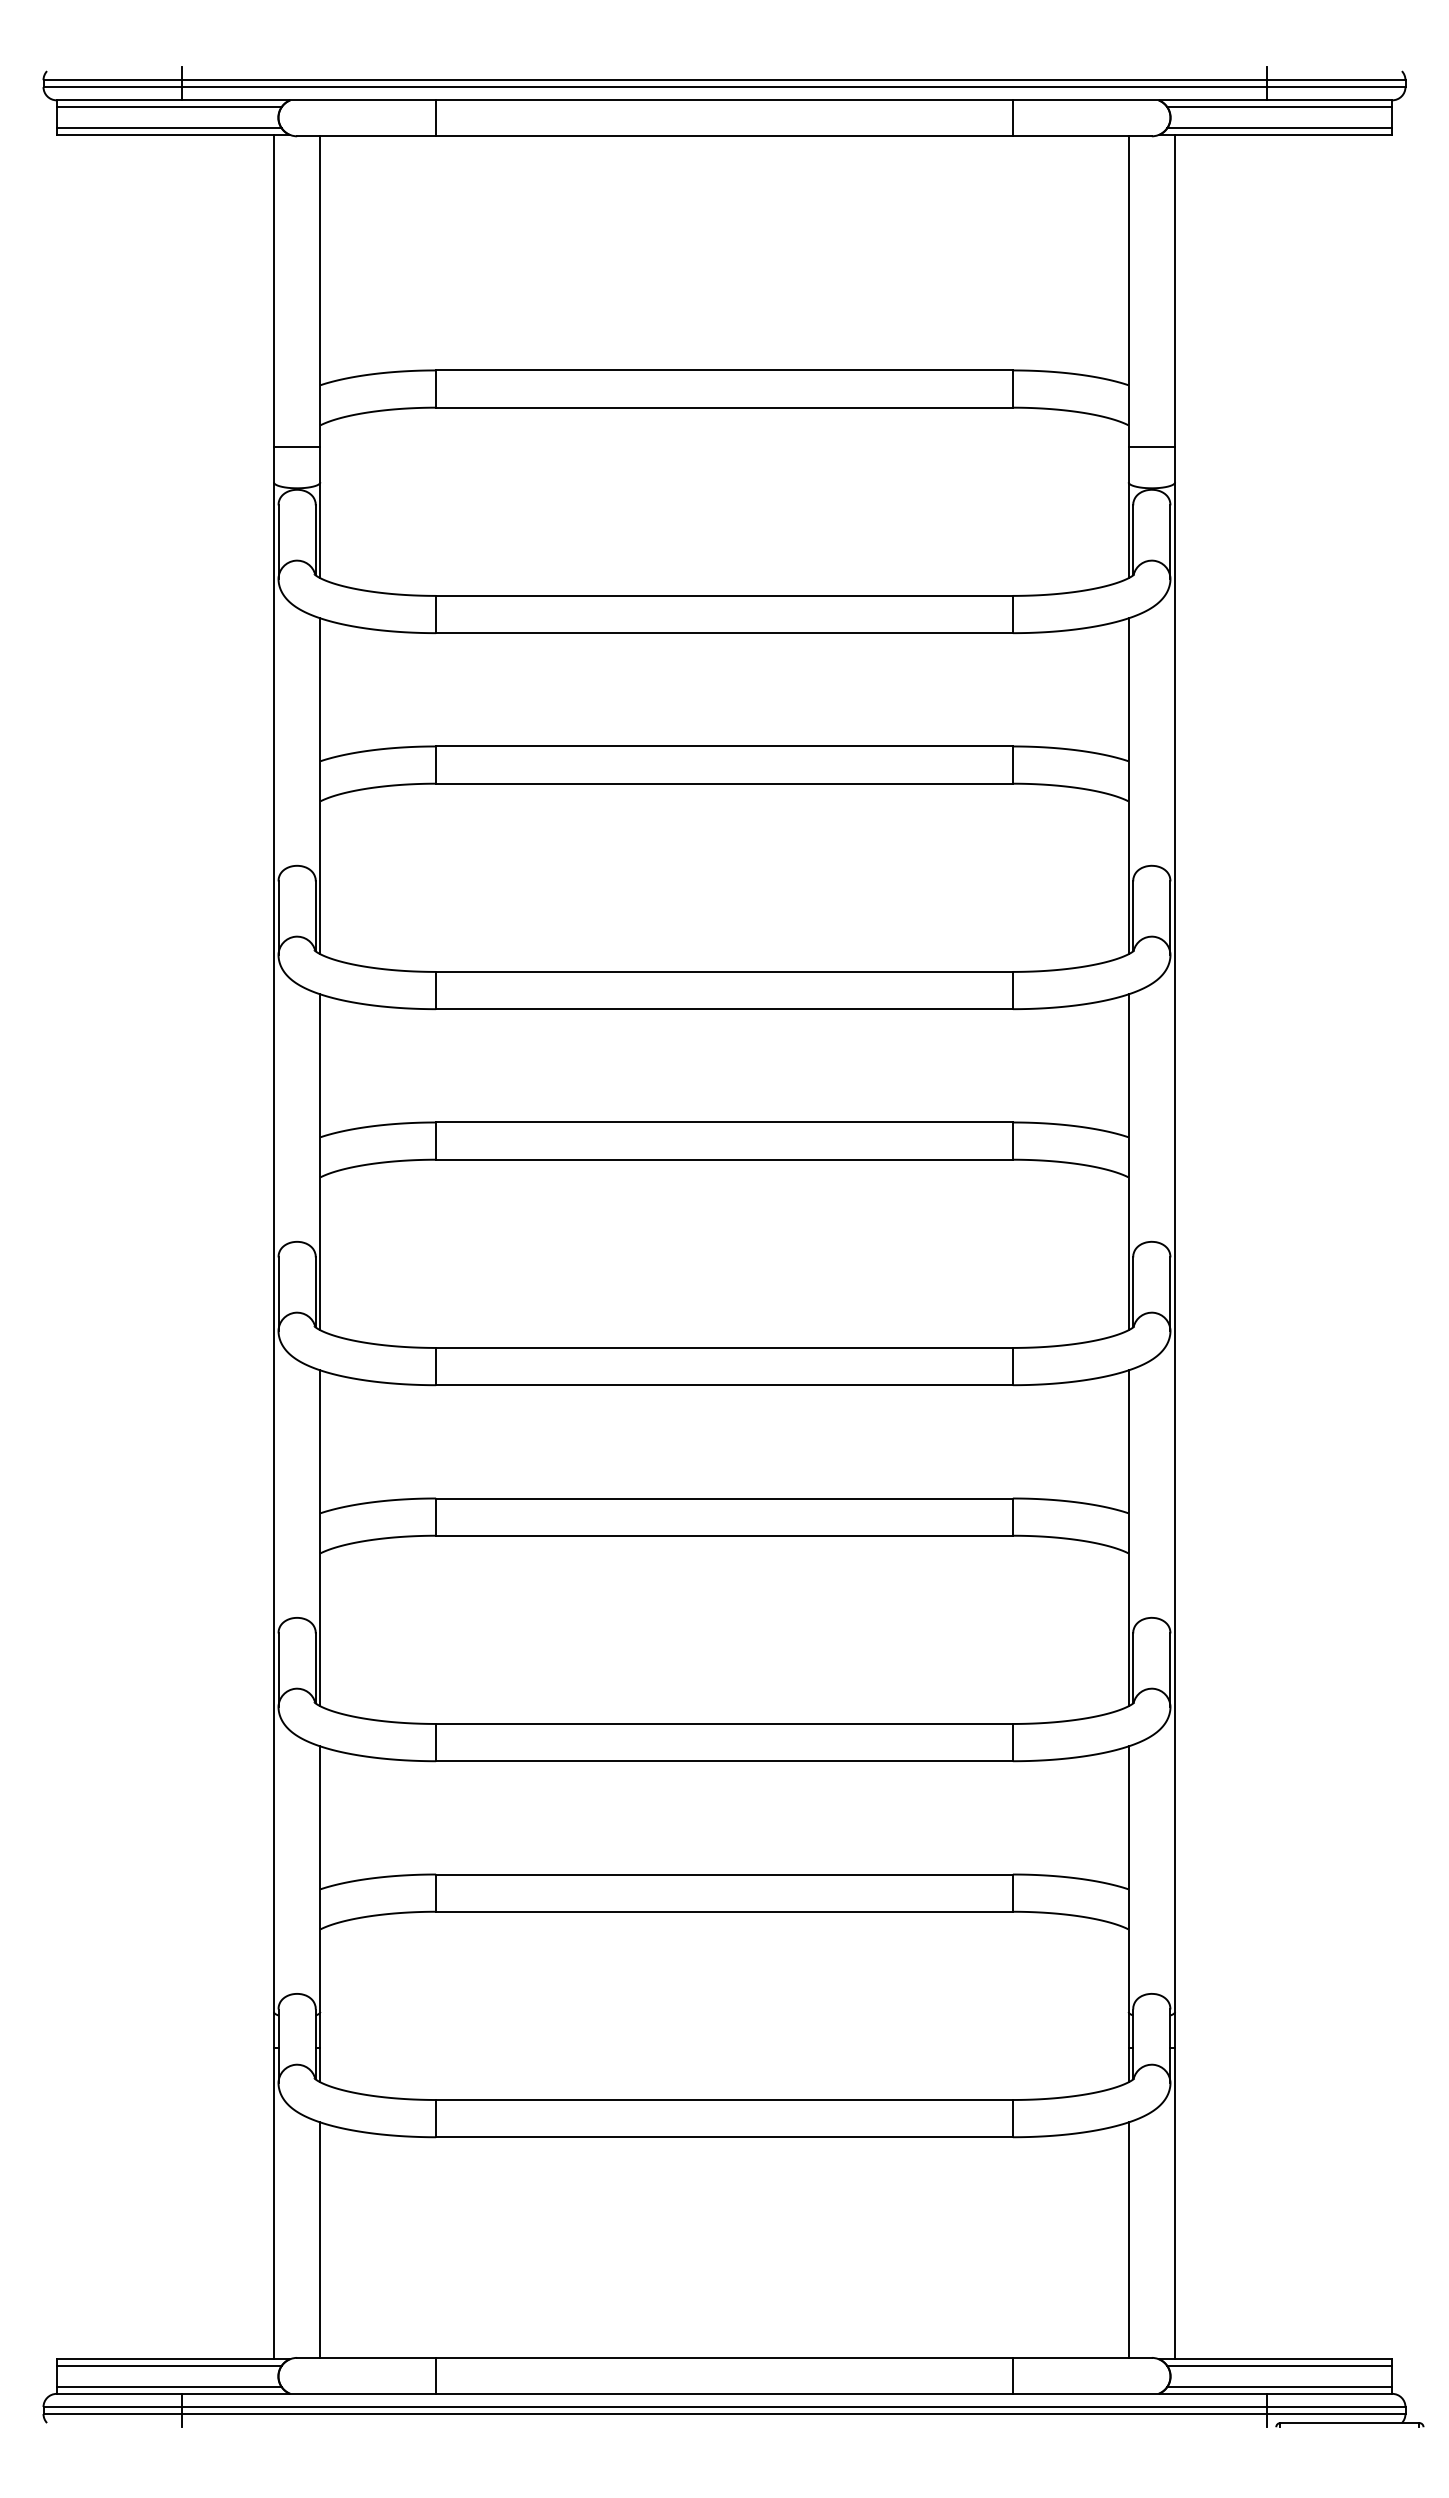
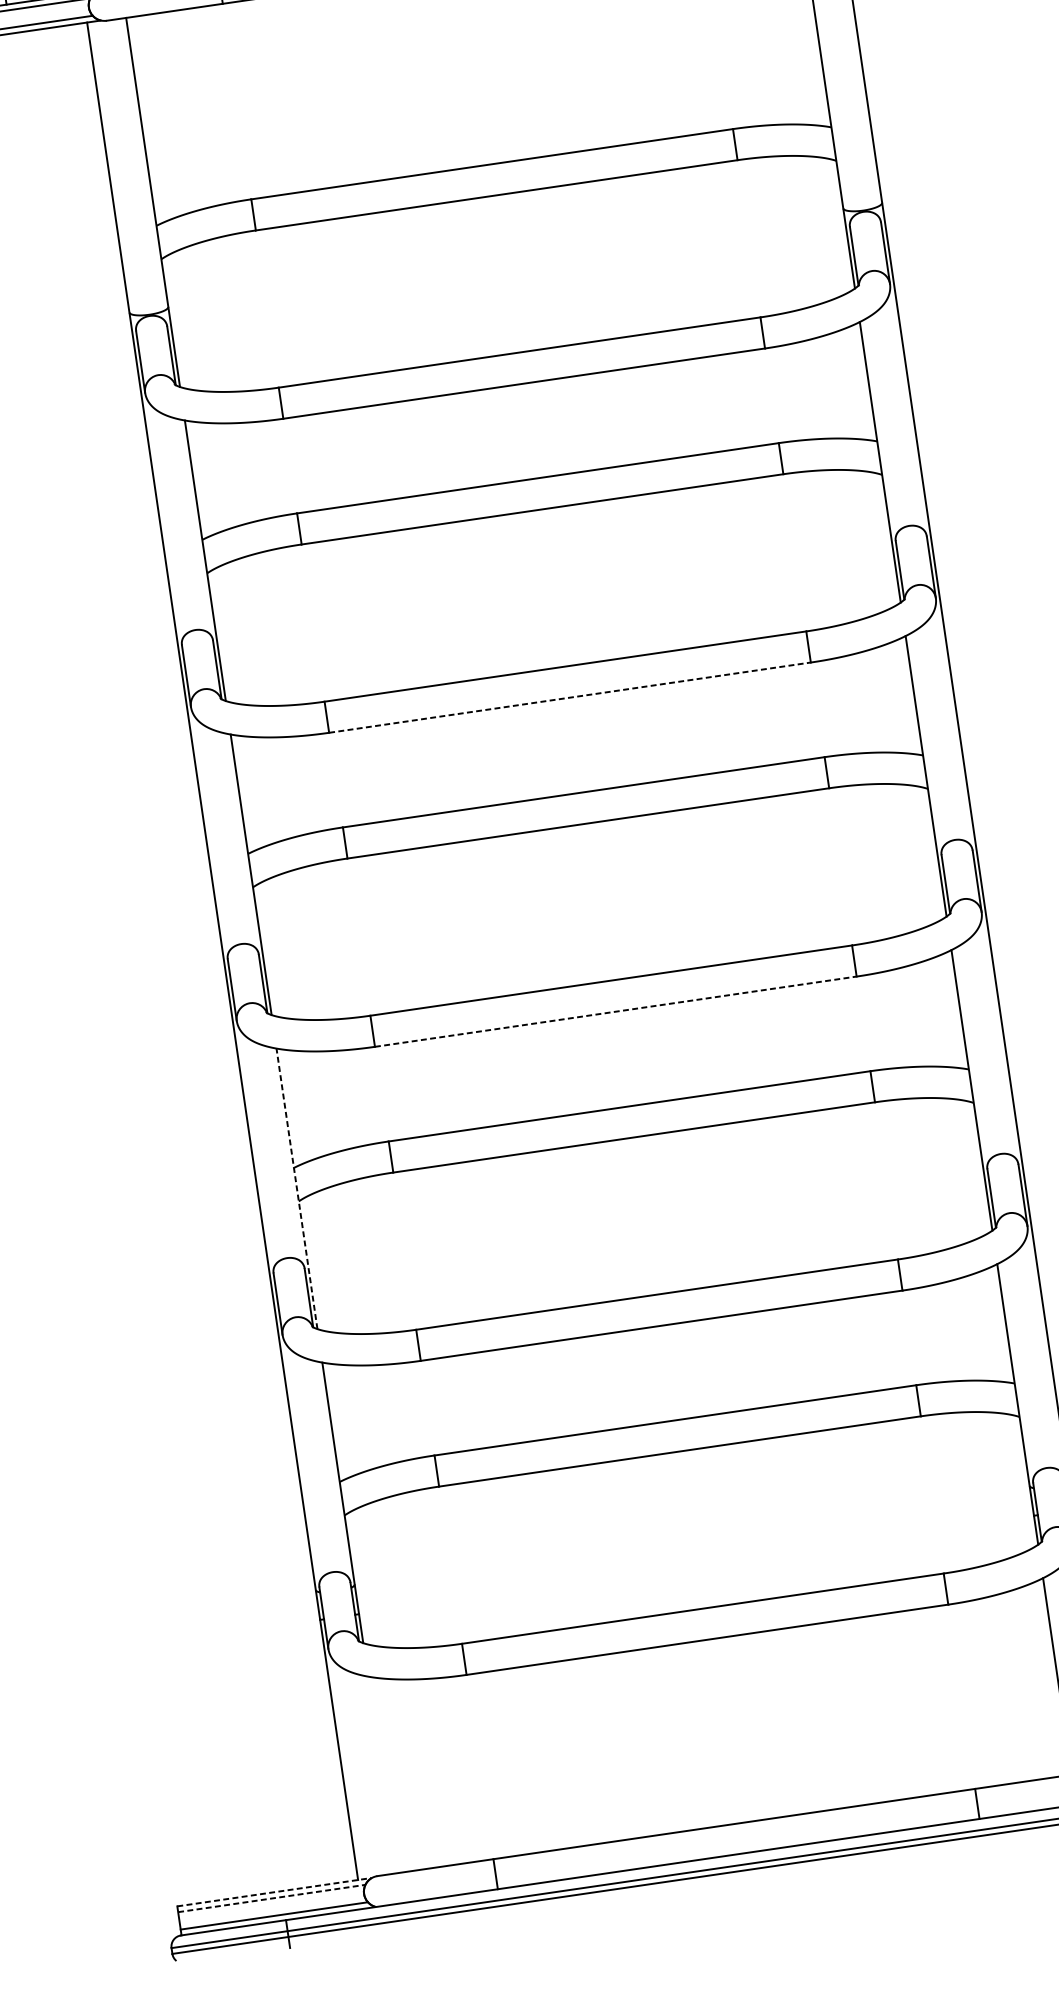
line: (296, 446) -> (143, 279), removed
line: (1151, 446) -> (858, 175), removed
line: (724, 1009) -> (570, 697), solid -> dashed
line: (724, 1385) -> (615, 1011), solid -> dashed
line: (320, 1538) -> (297, 1188), solid -> dashed
line: (320, 2239) -> (382, 1774), removed
line: (174, 2359) -> (275, 1892), solid -> dashed
line: (169, 2366) -> (271, 1898), solid -> dashed

